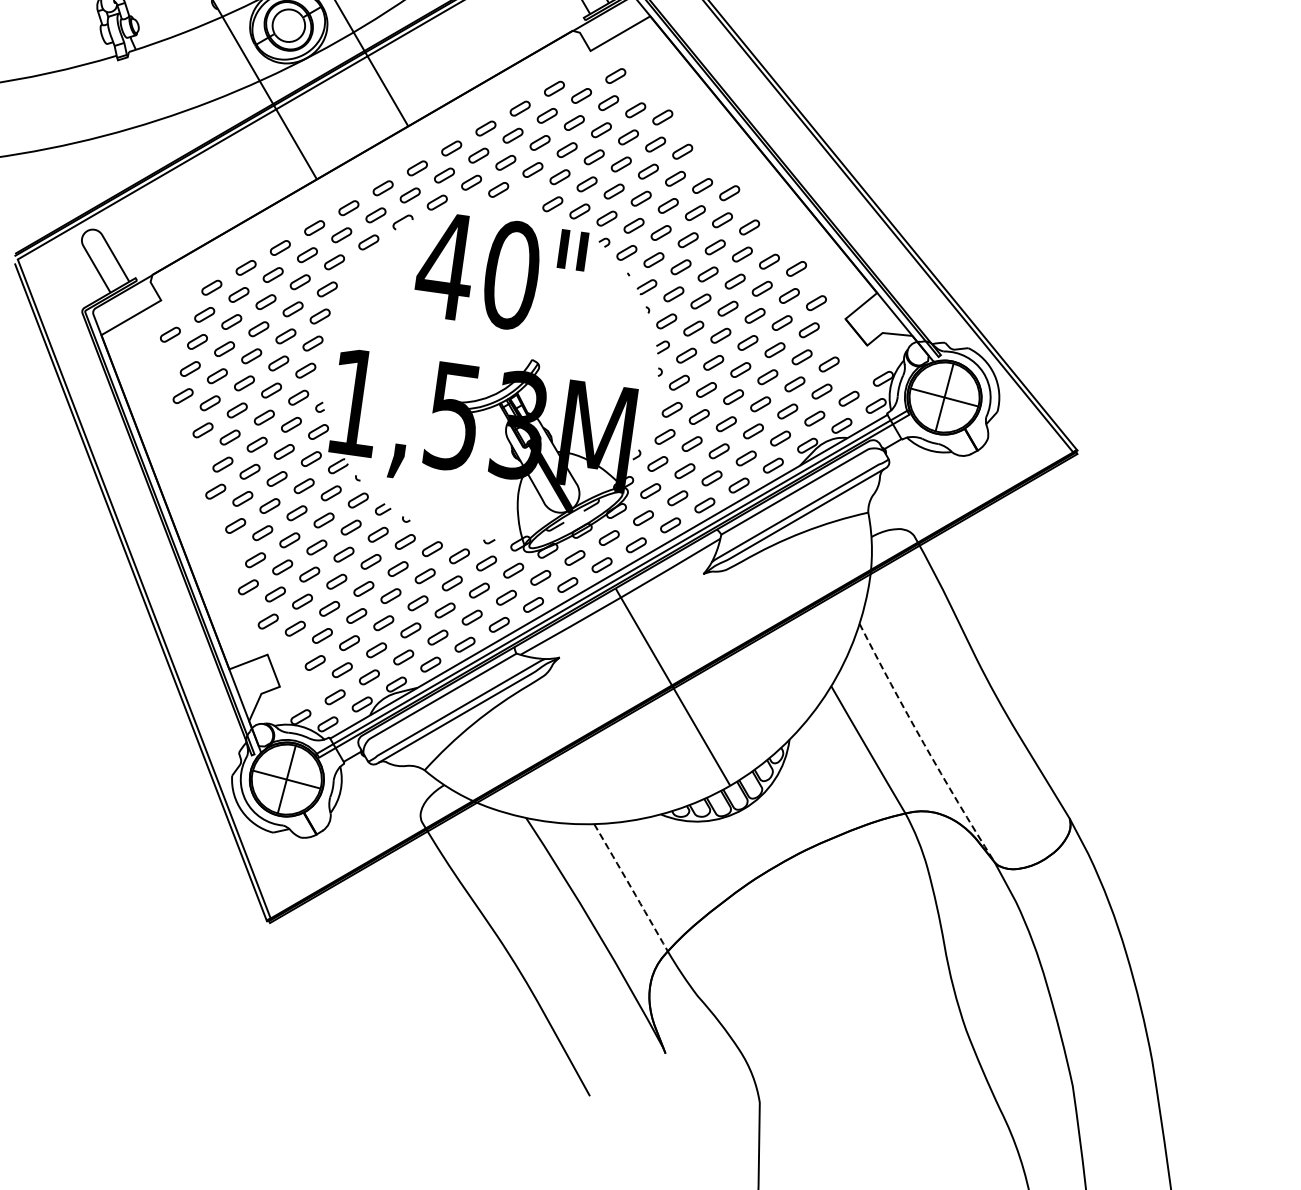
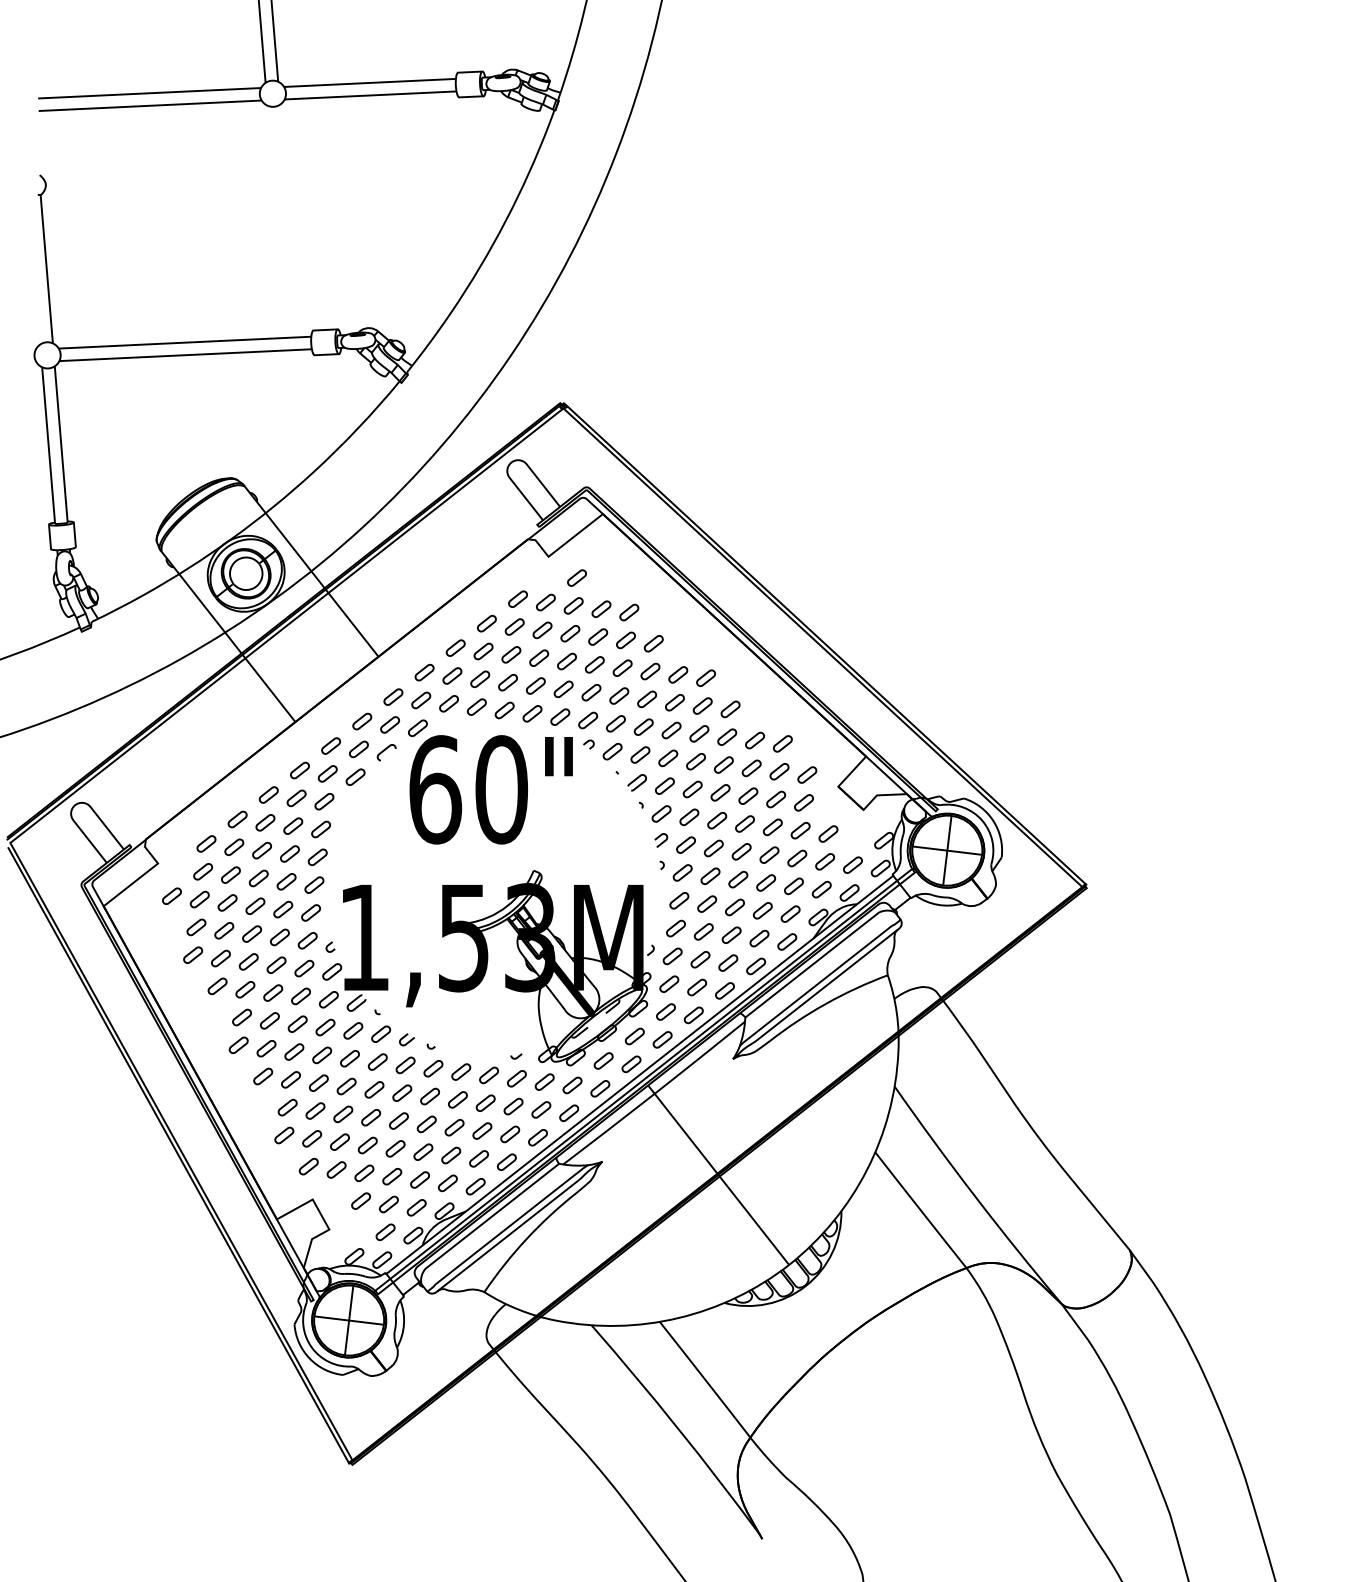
part: (525, 197) -> (504, 710), added
text: (445, 265) -> (434, 789), 40" -> 60"
line: (924, 743) -> (975, 1196), dashed -> solid
line: (631, 887) -> (705, 1379), dashed -> solid

